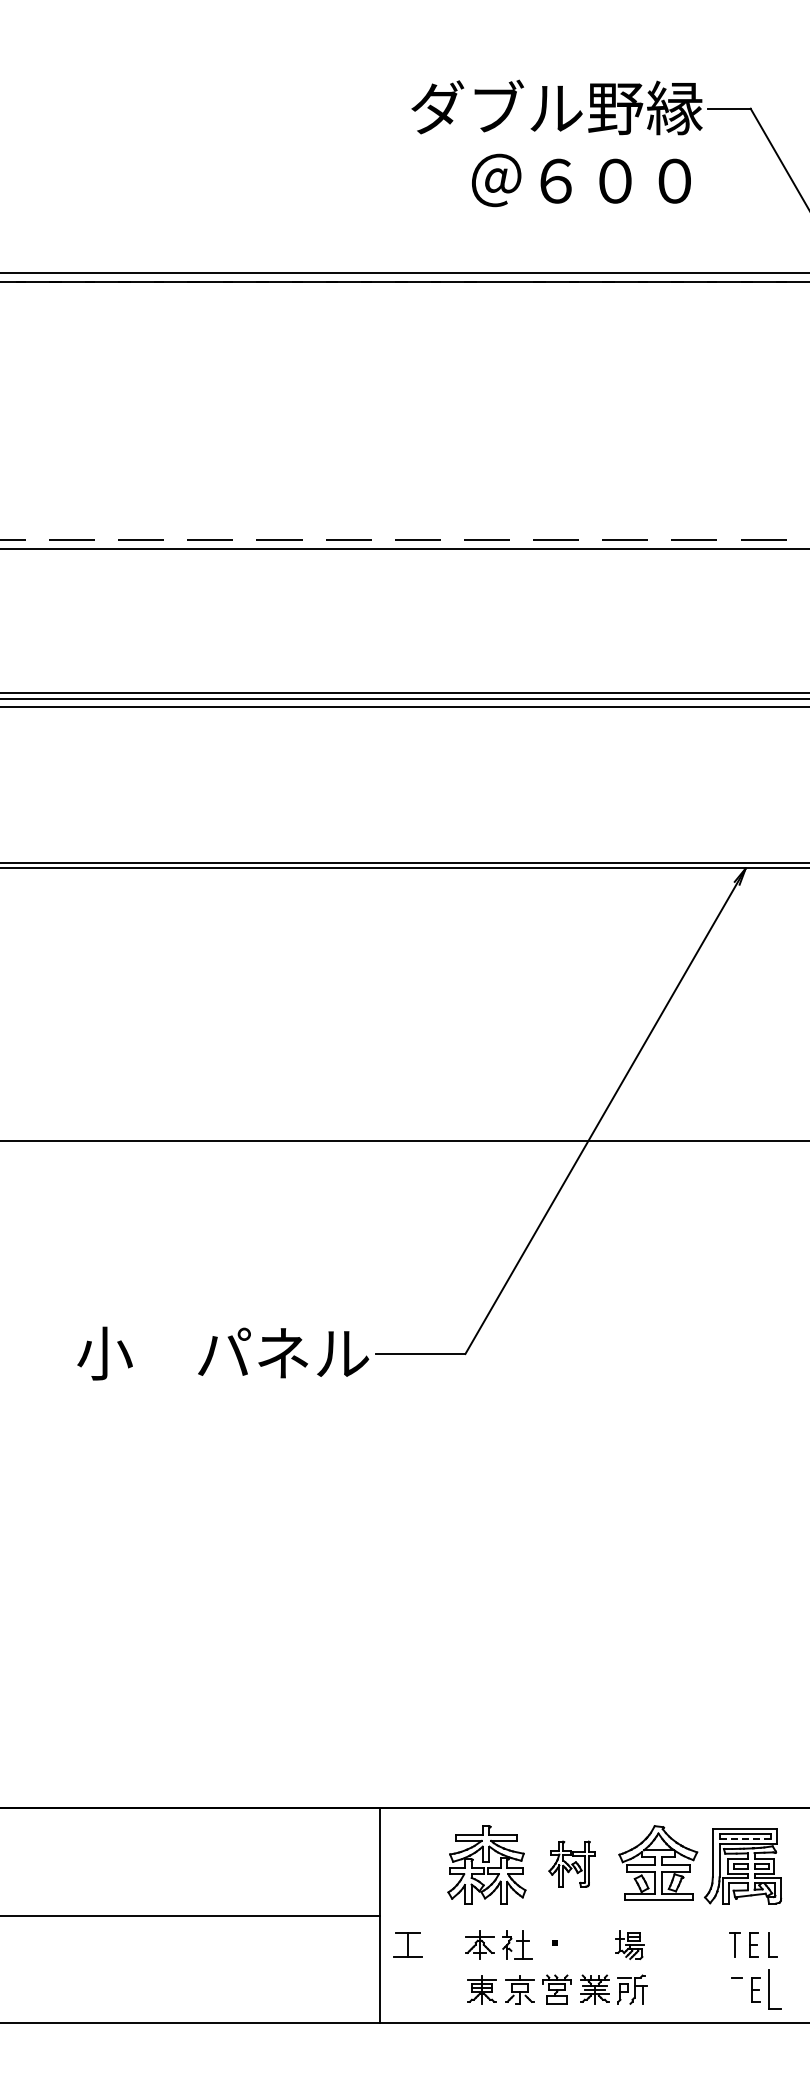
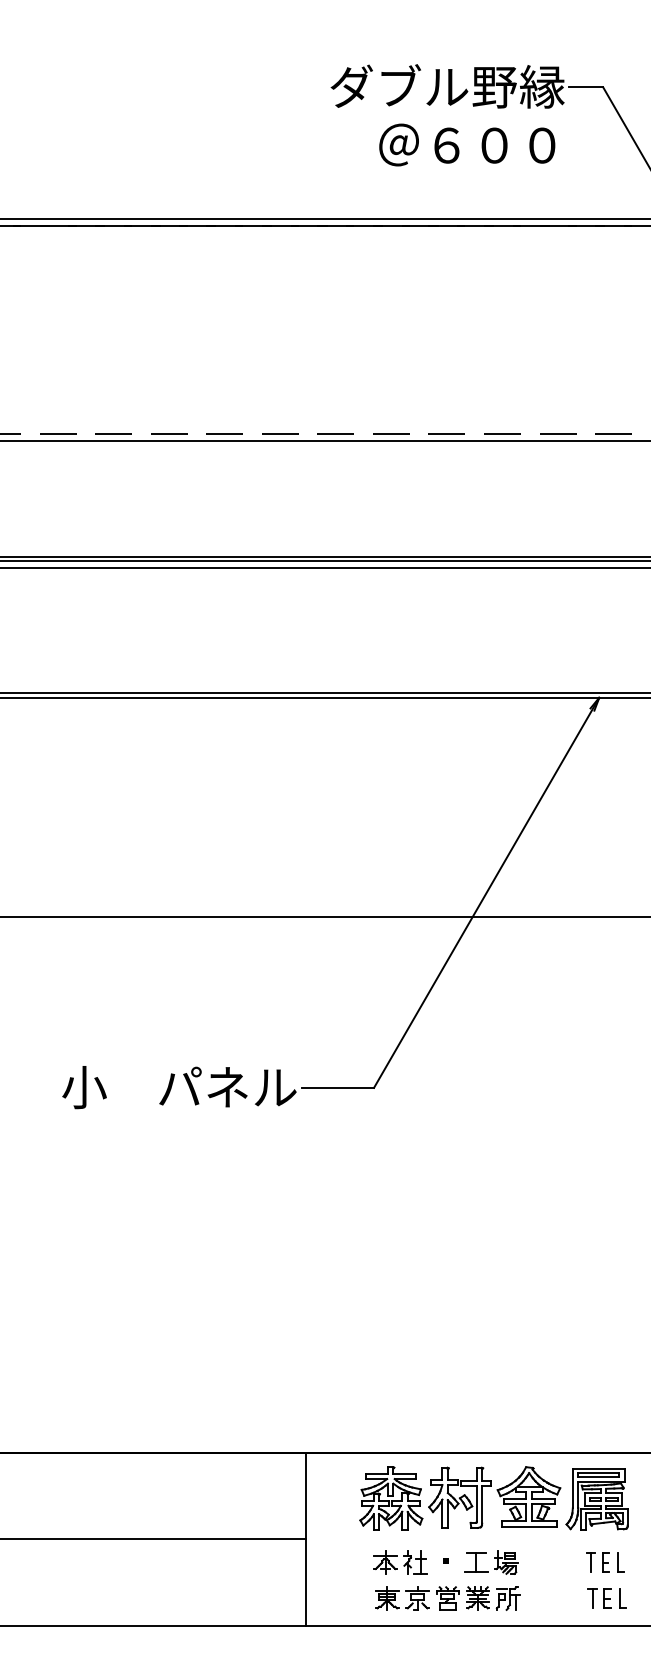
line: (745, 1838) -> (599, 1477), dashed -> solid
part: (572, 1863) -> (460, 1497), size x1.67
part: (407, 1944) -> (476, 1562), moved
line: (737, 1989) -> (592, 1598), added
part: (774, 1989) -> (622, 1598), size x0.62

